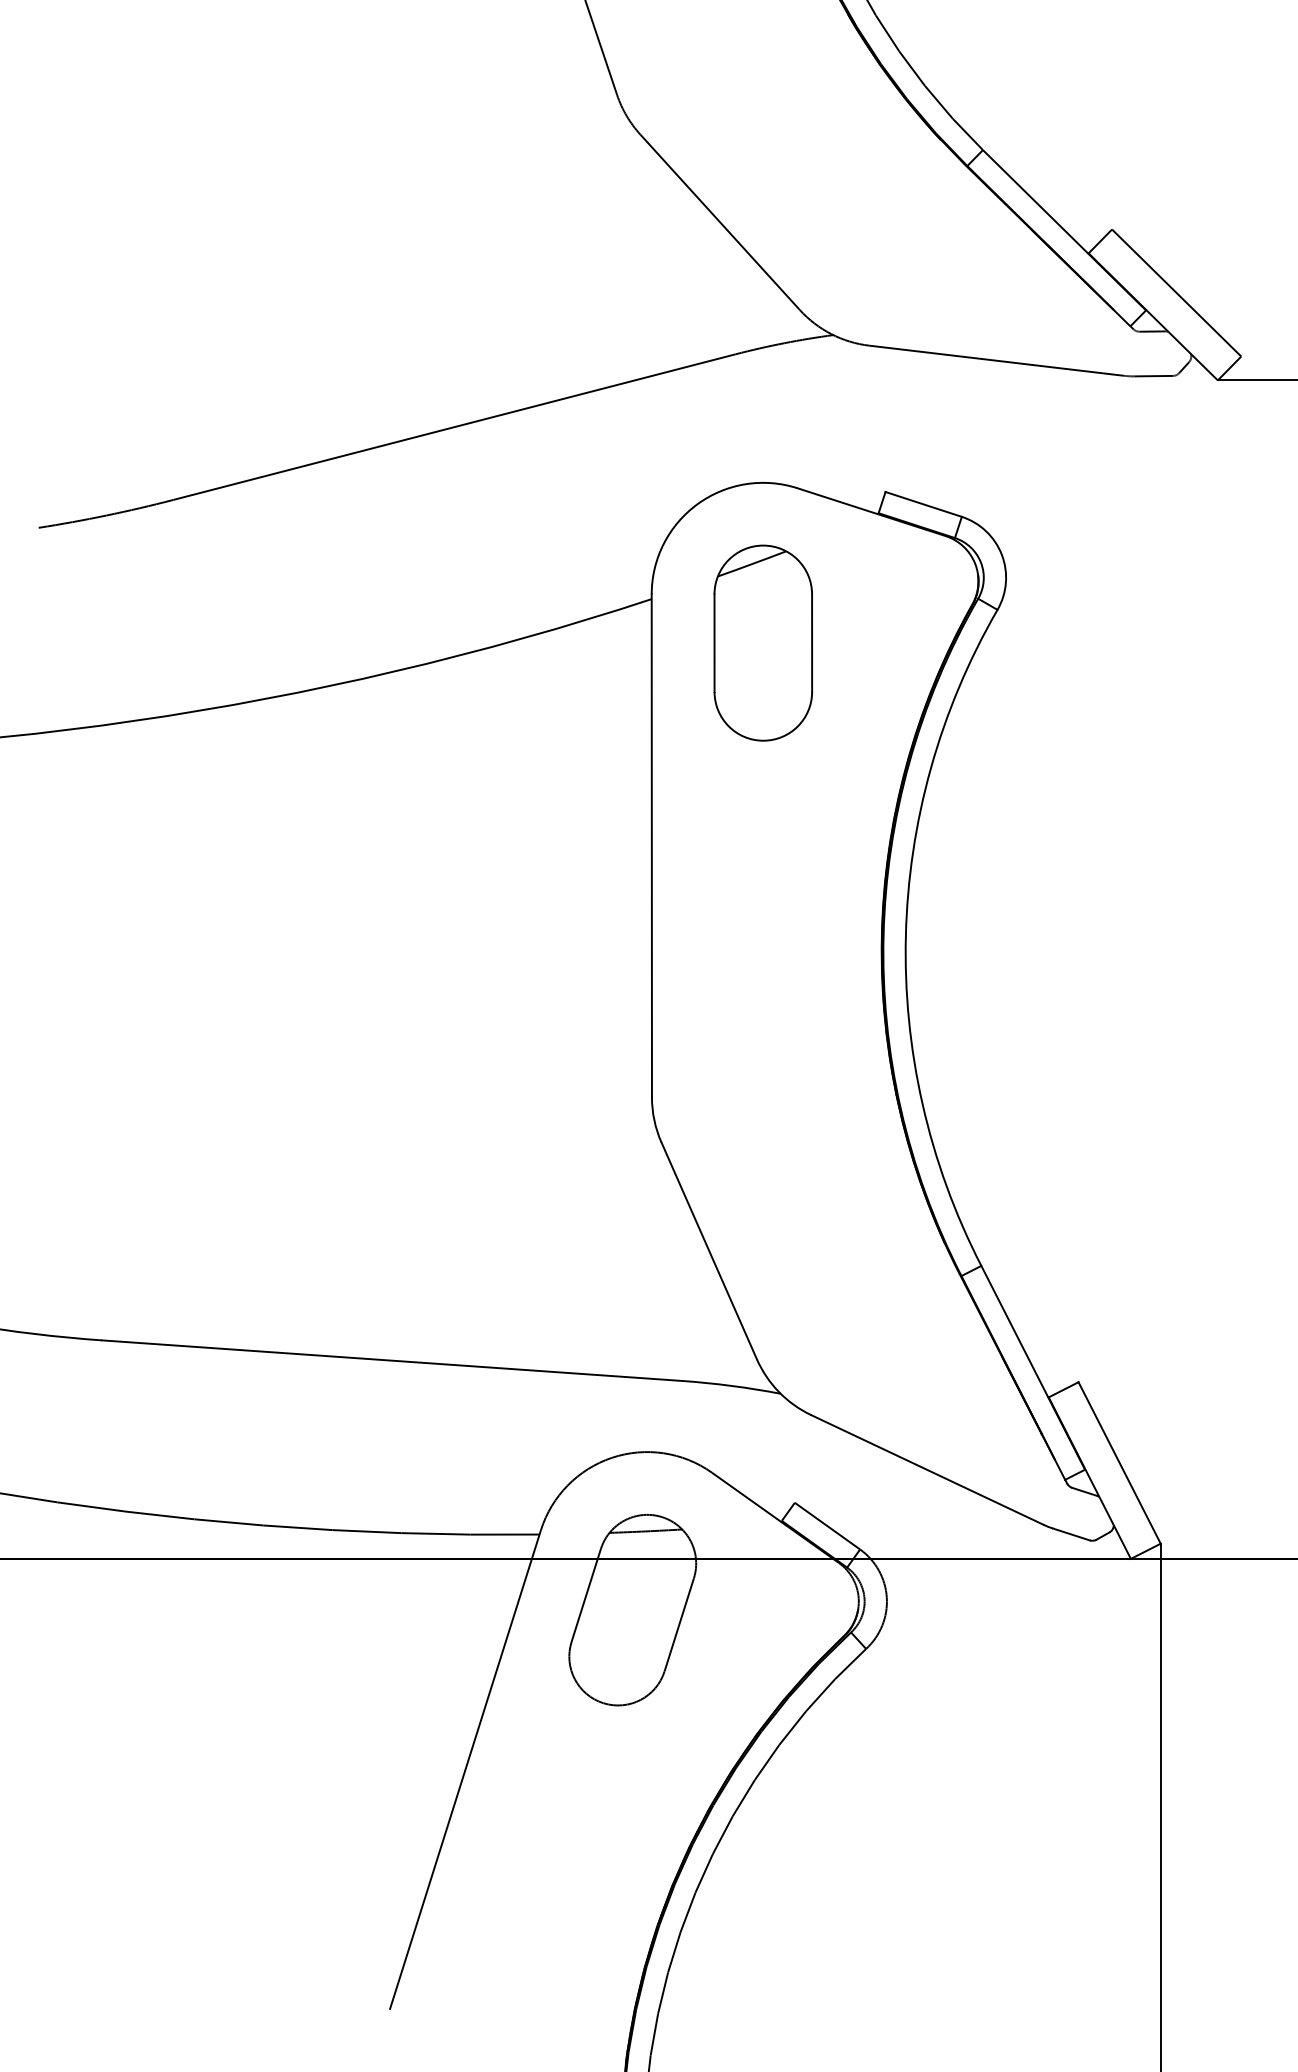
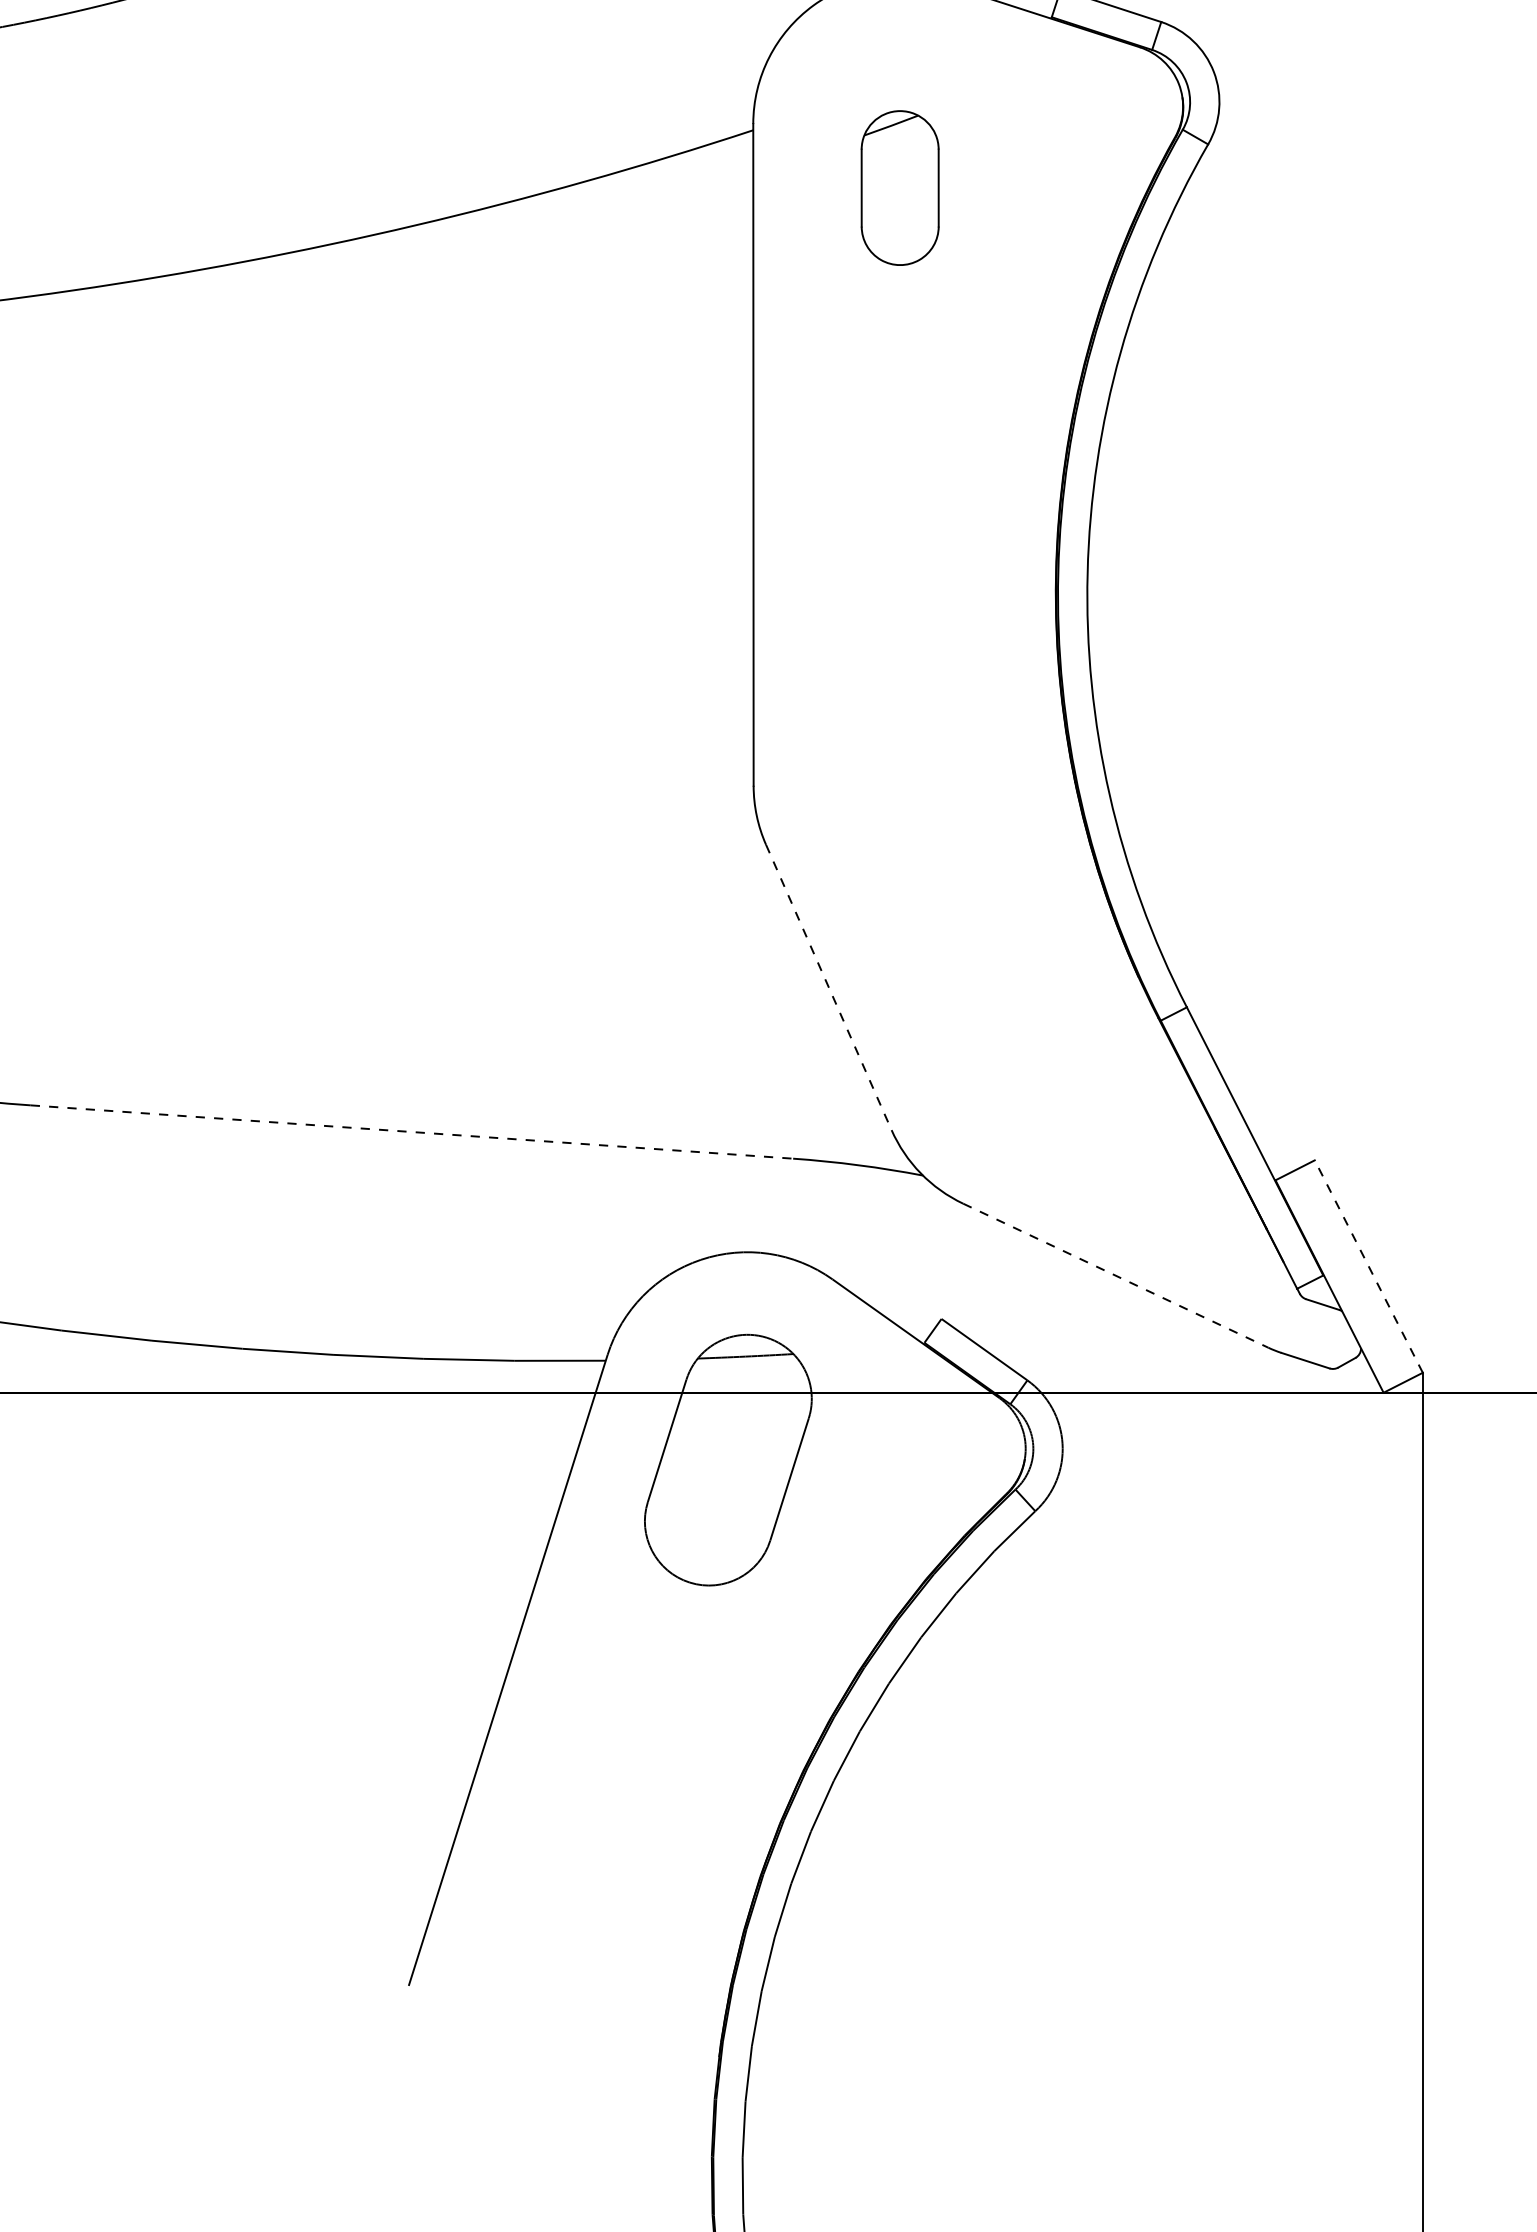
part: (763, 642) -> (900, 187), size x0.6
line: (709, 1250) -> (829, 987), solid -> dashed
line: (392, 1360) -> (412, 1131), solid -> dashed
line: (1119, 1462) -> (1368, 1265), solid -> dashed
line: (927, 1470) -> (1116, 1276), solid -> dashed

